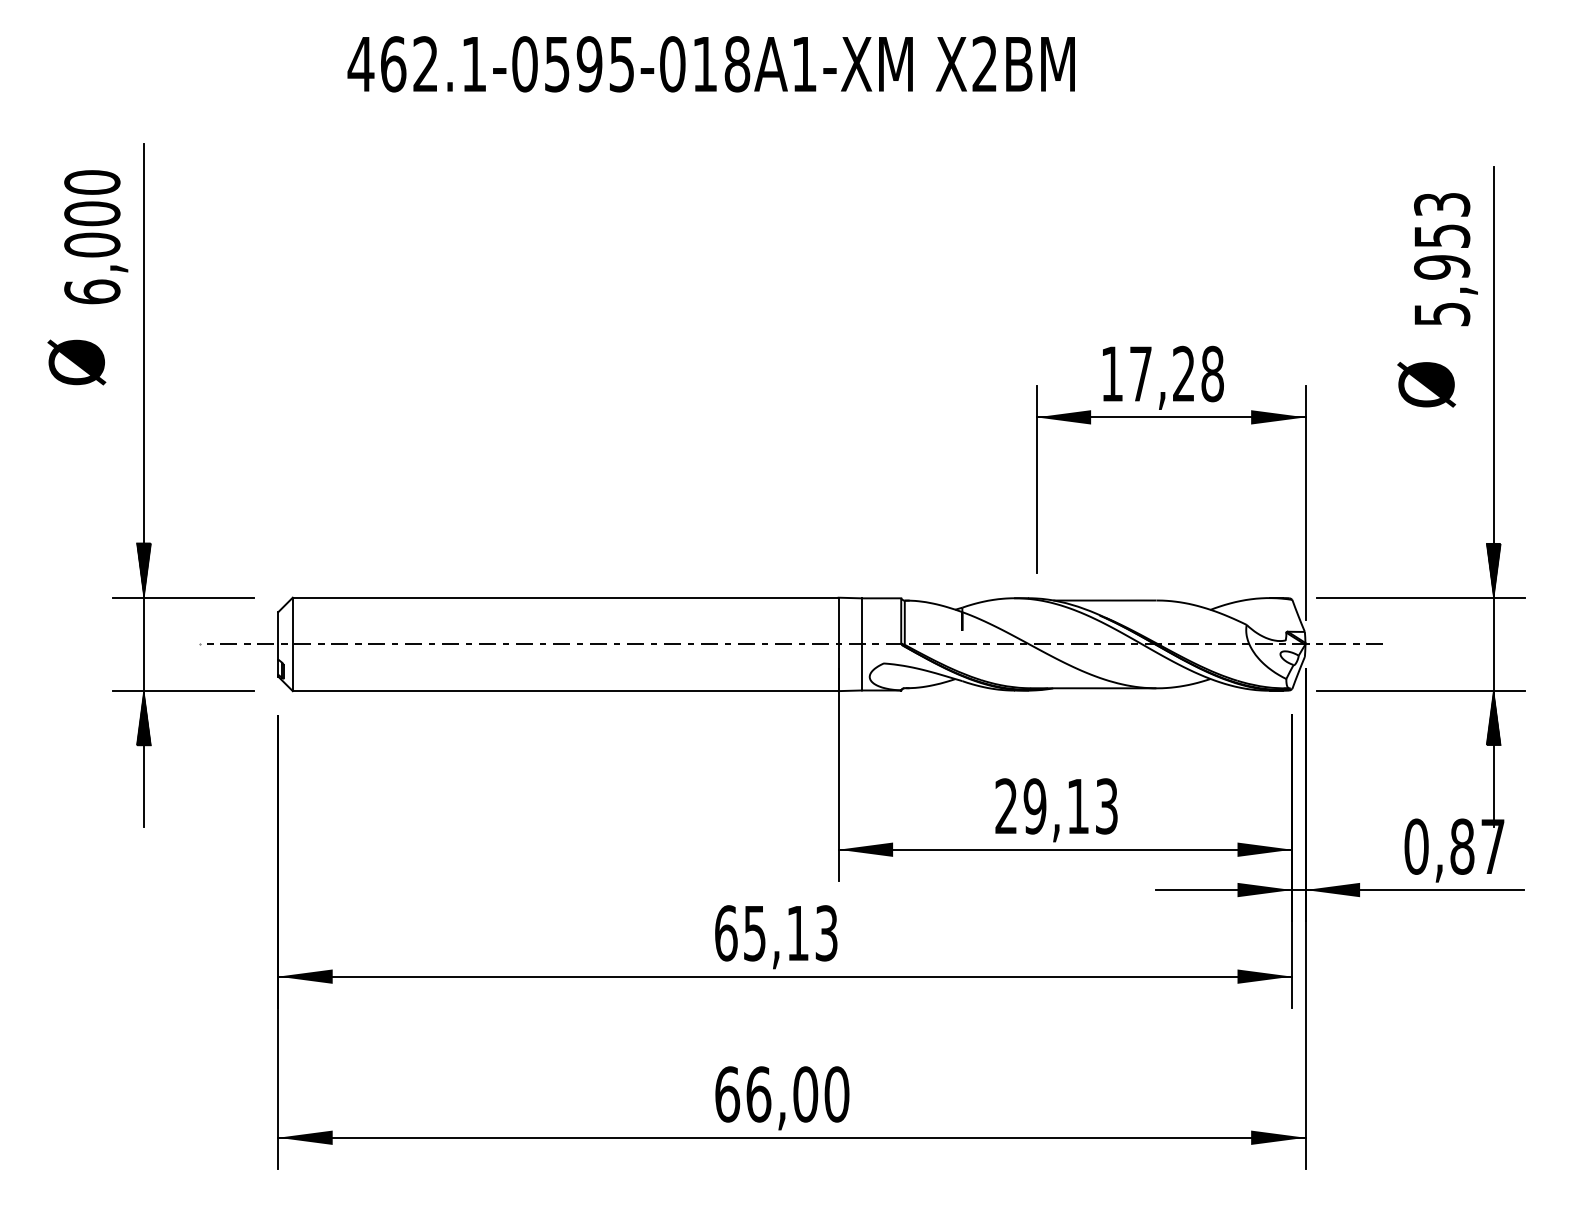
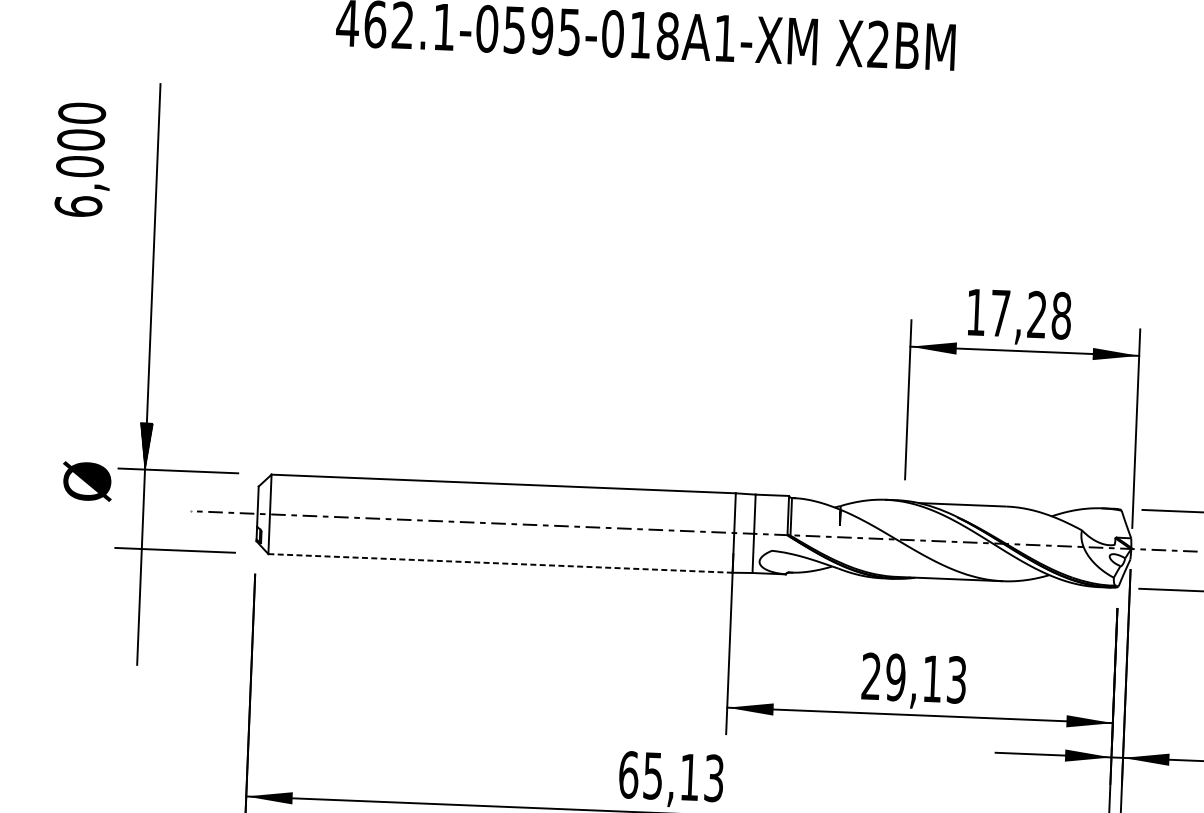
text: (96, 237) -> (83, 160), moved
text: (76, 362) -> (87, 481), moved
line: (565, 691) -> (500, 563), solid -> dashed
hatch: (143, 718) -> (140, 572), removed

